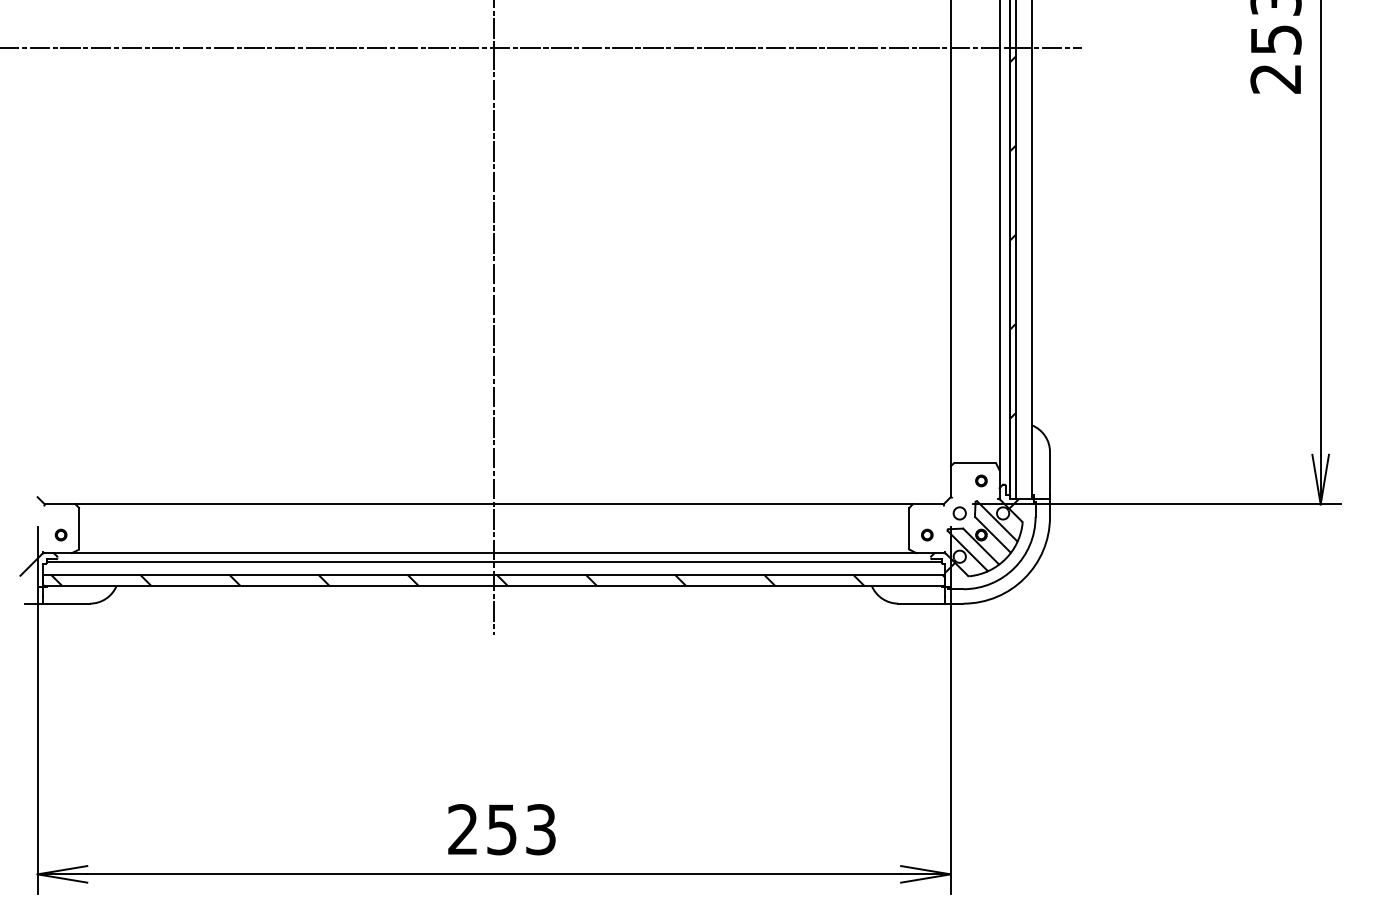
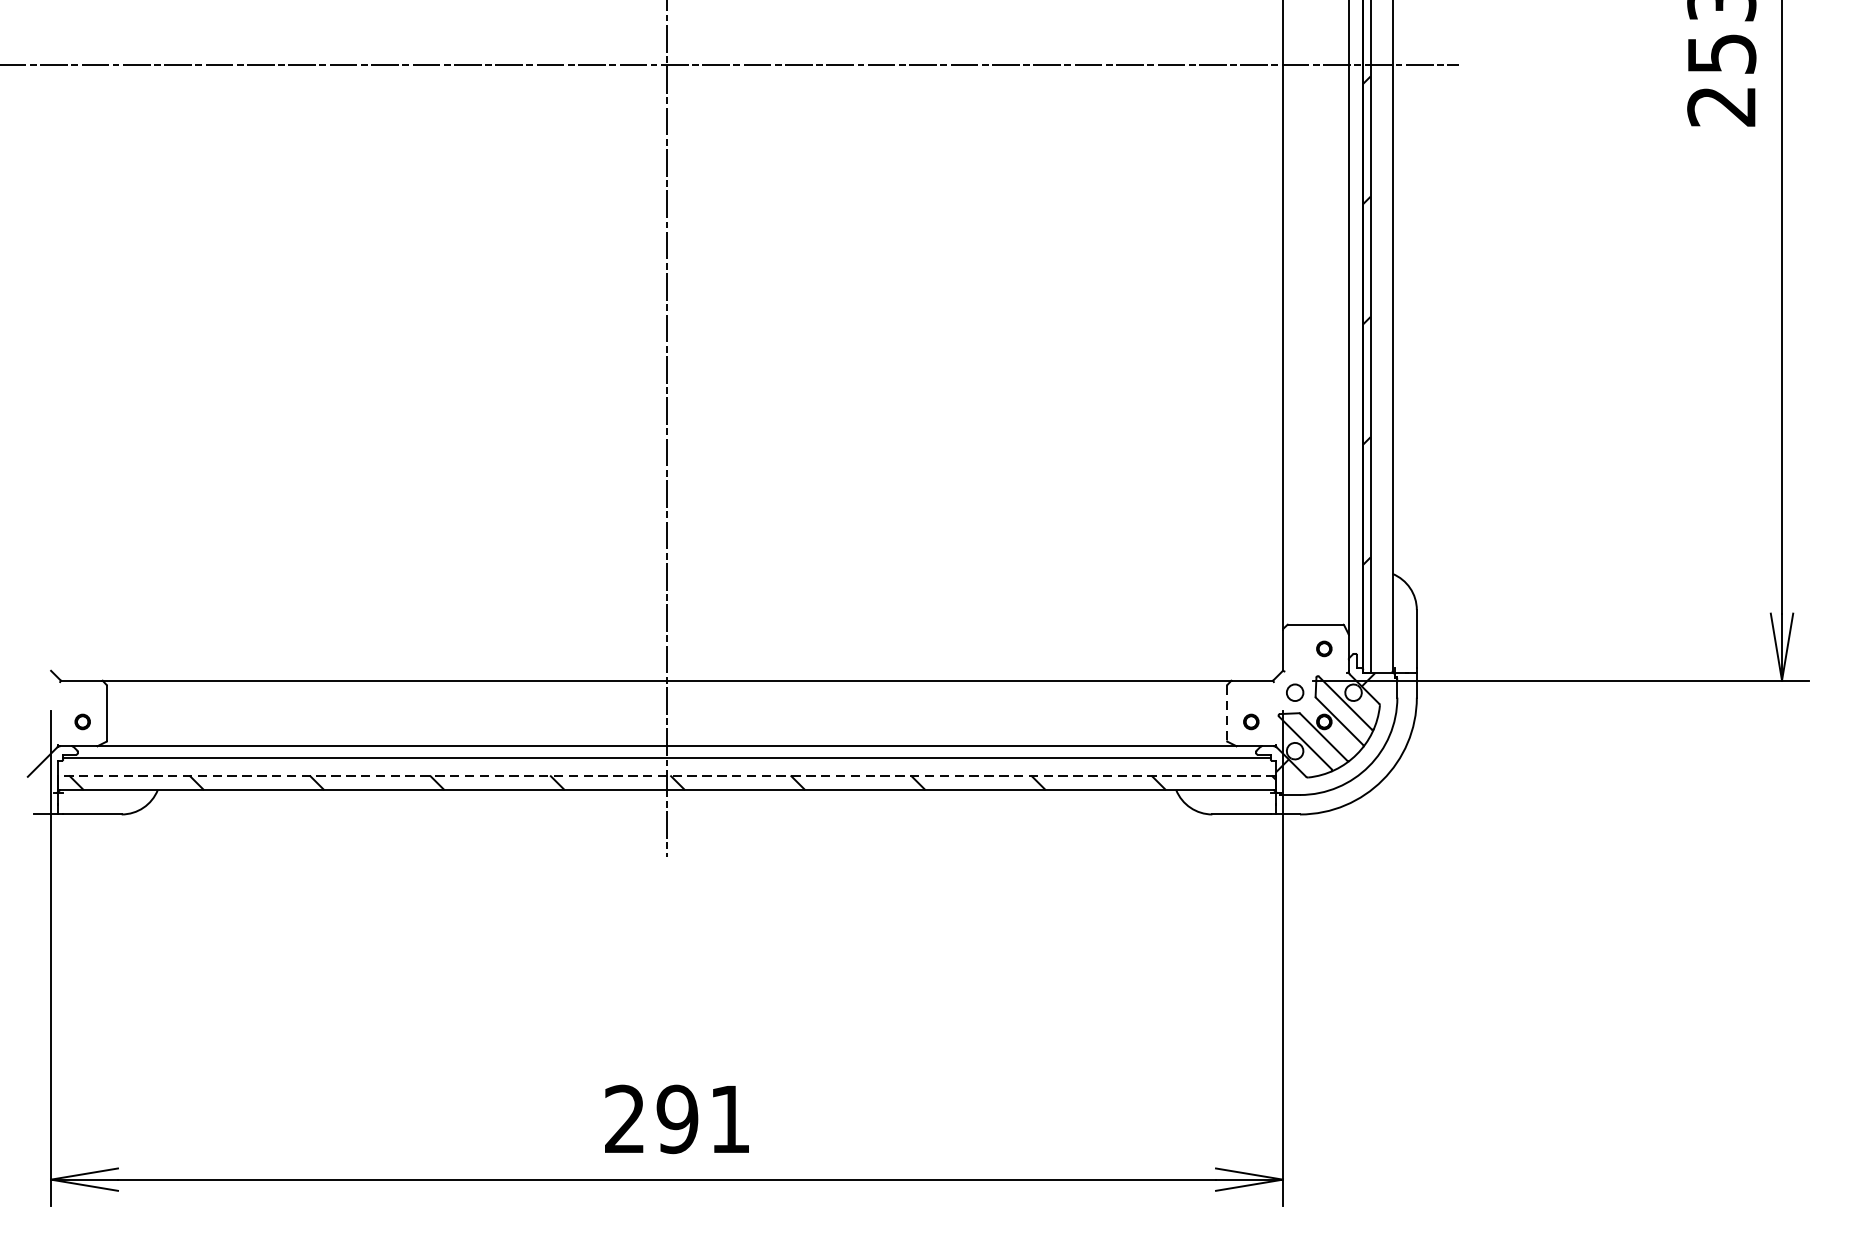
line: (909, 529) -> (1227, 714), solid -> dashed
line: (493, 574) -> (666, 775), solid -> dashed
text: (520, 829) -> (702, 1119), 253 -> 291

